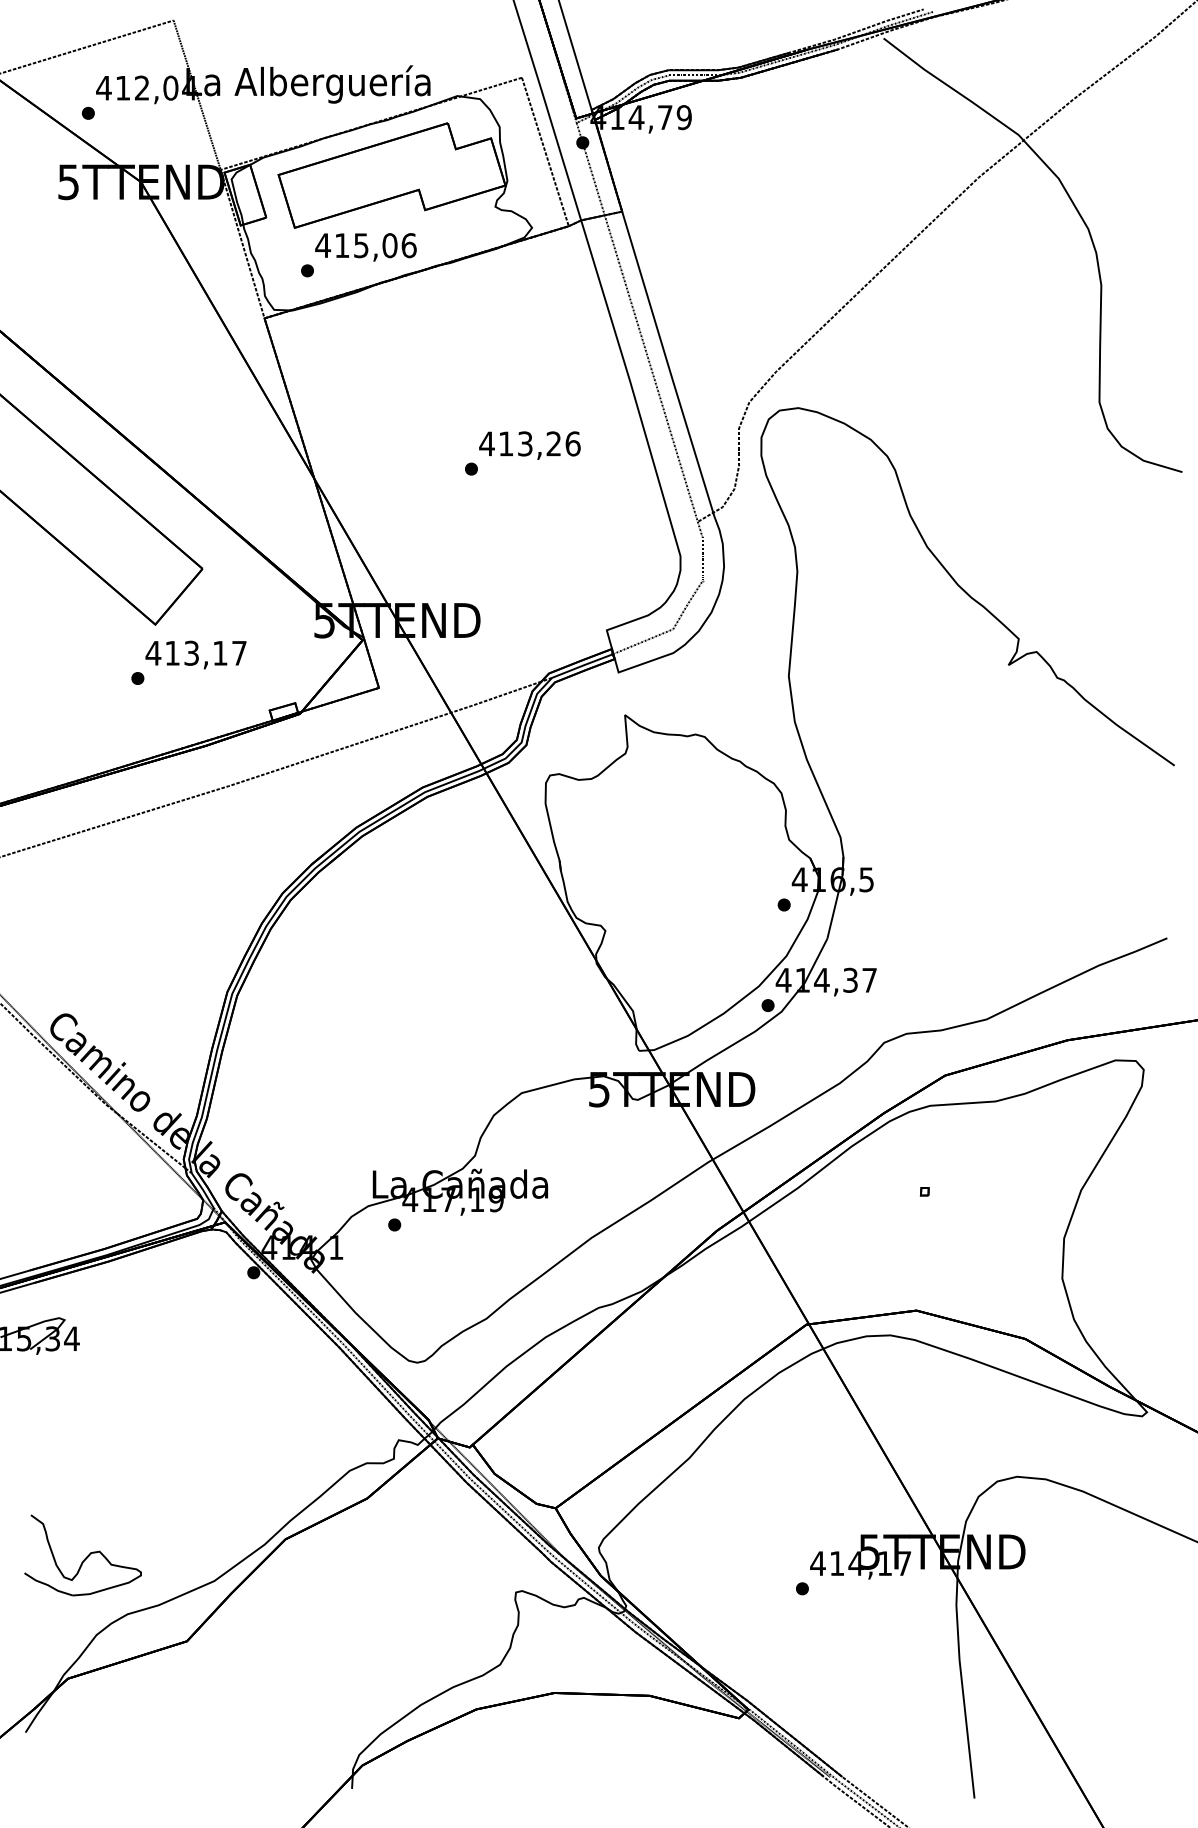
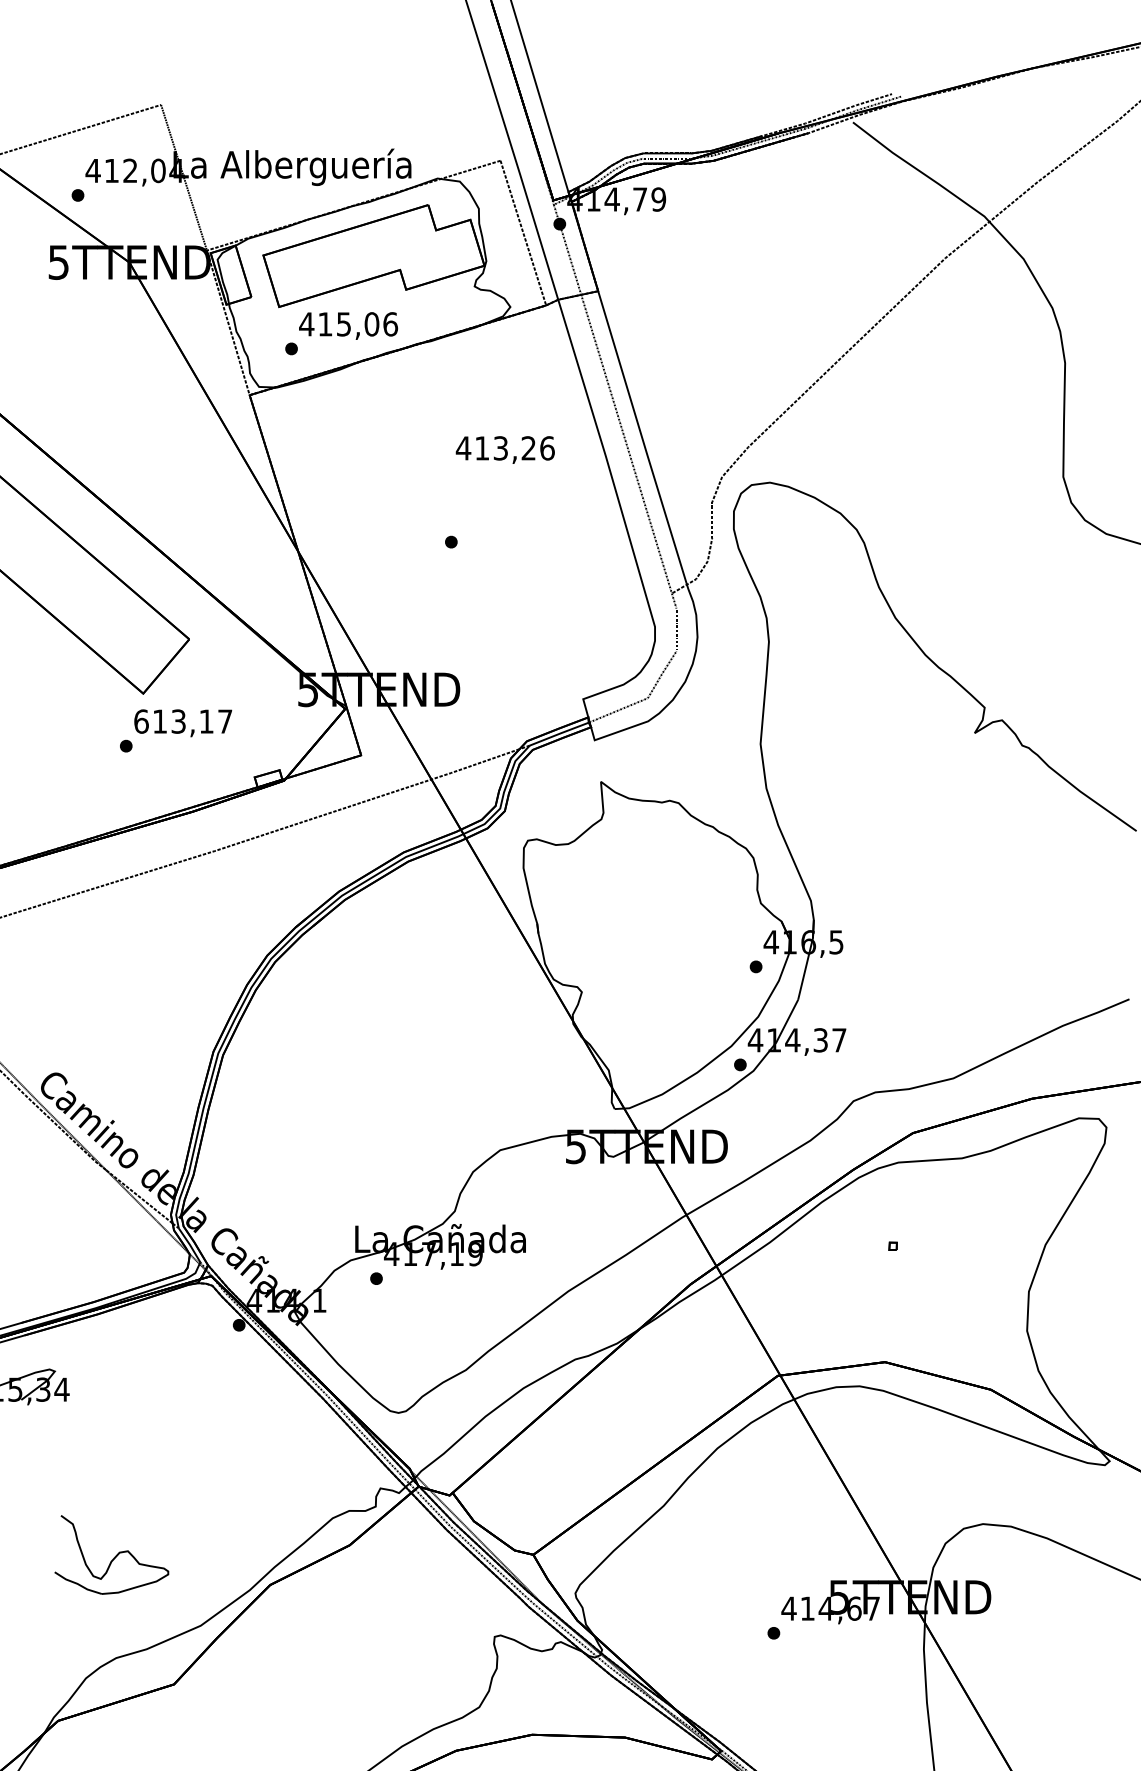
text: (529, 445) -> (504, 449), moved
text: (153, 652) -> (141, 720), 413,17 -> 613,17
part: (82, 1555) -> (111, 1555), moved
text: (884, 1563) -> (853, 1608), 414,17 -> 414,67

